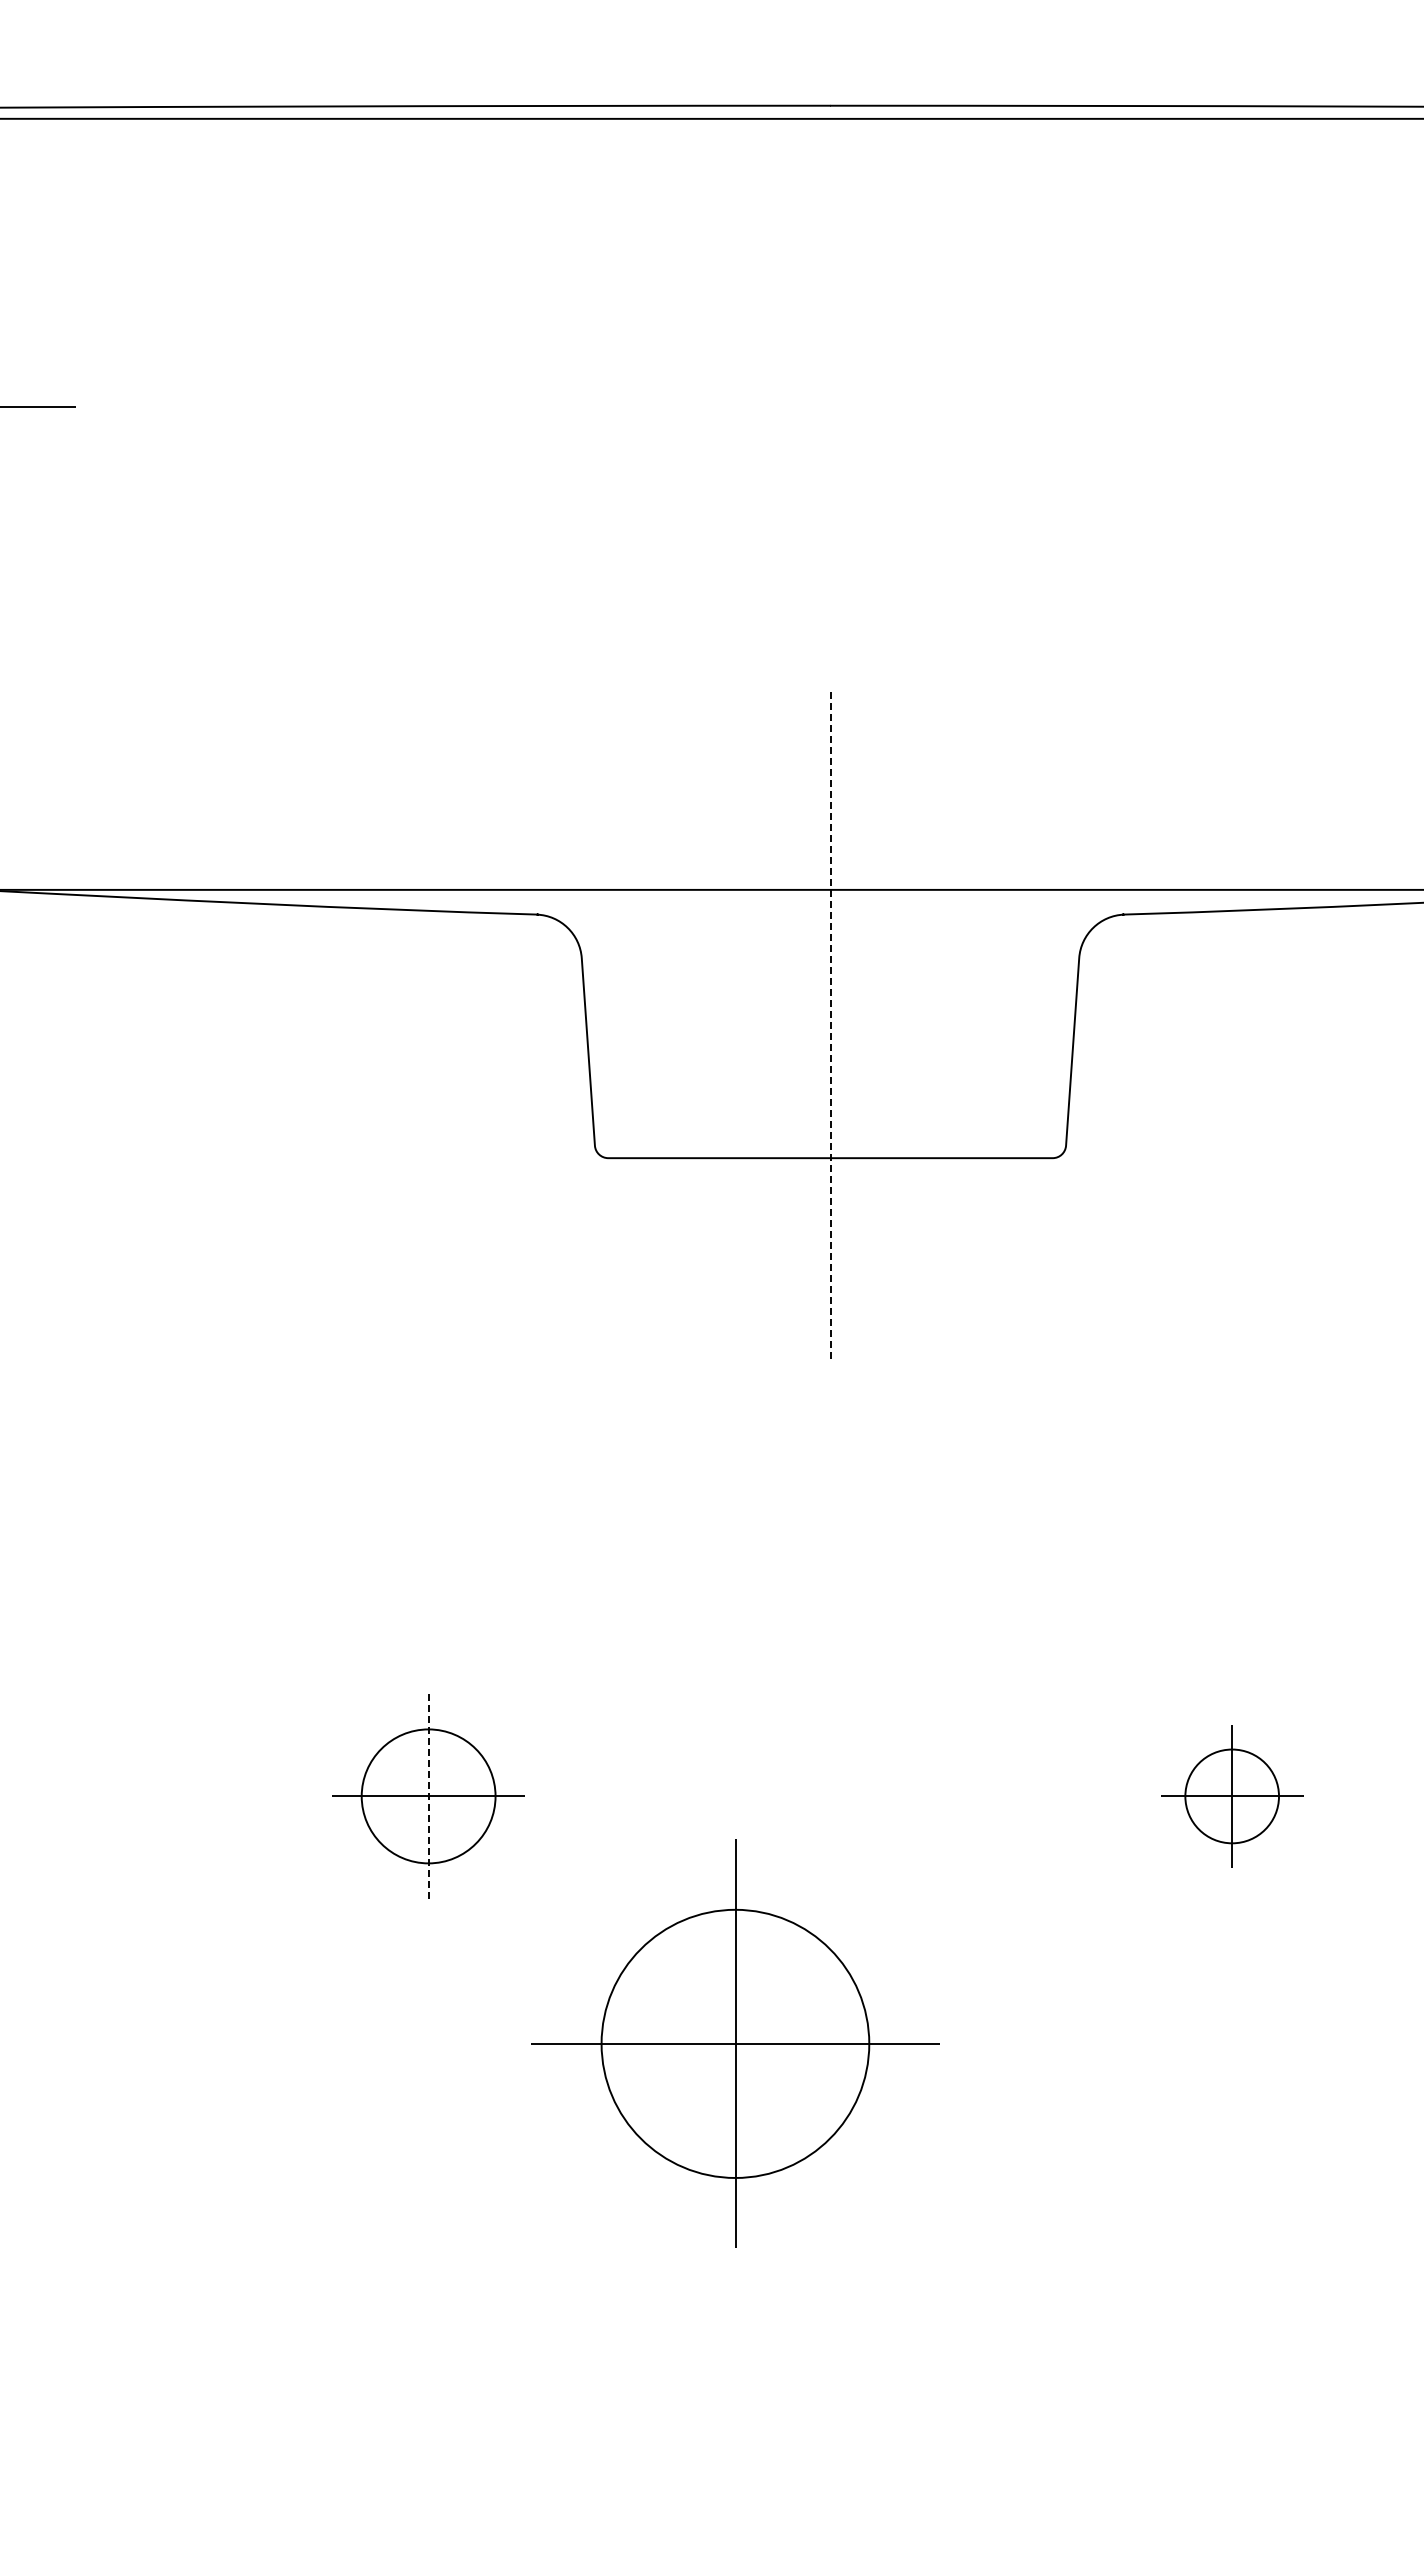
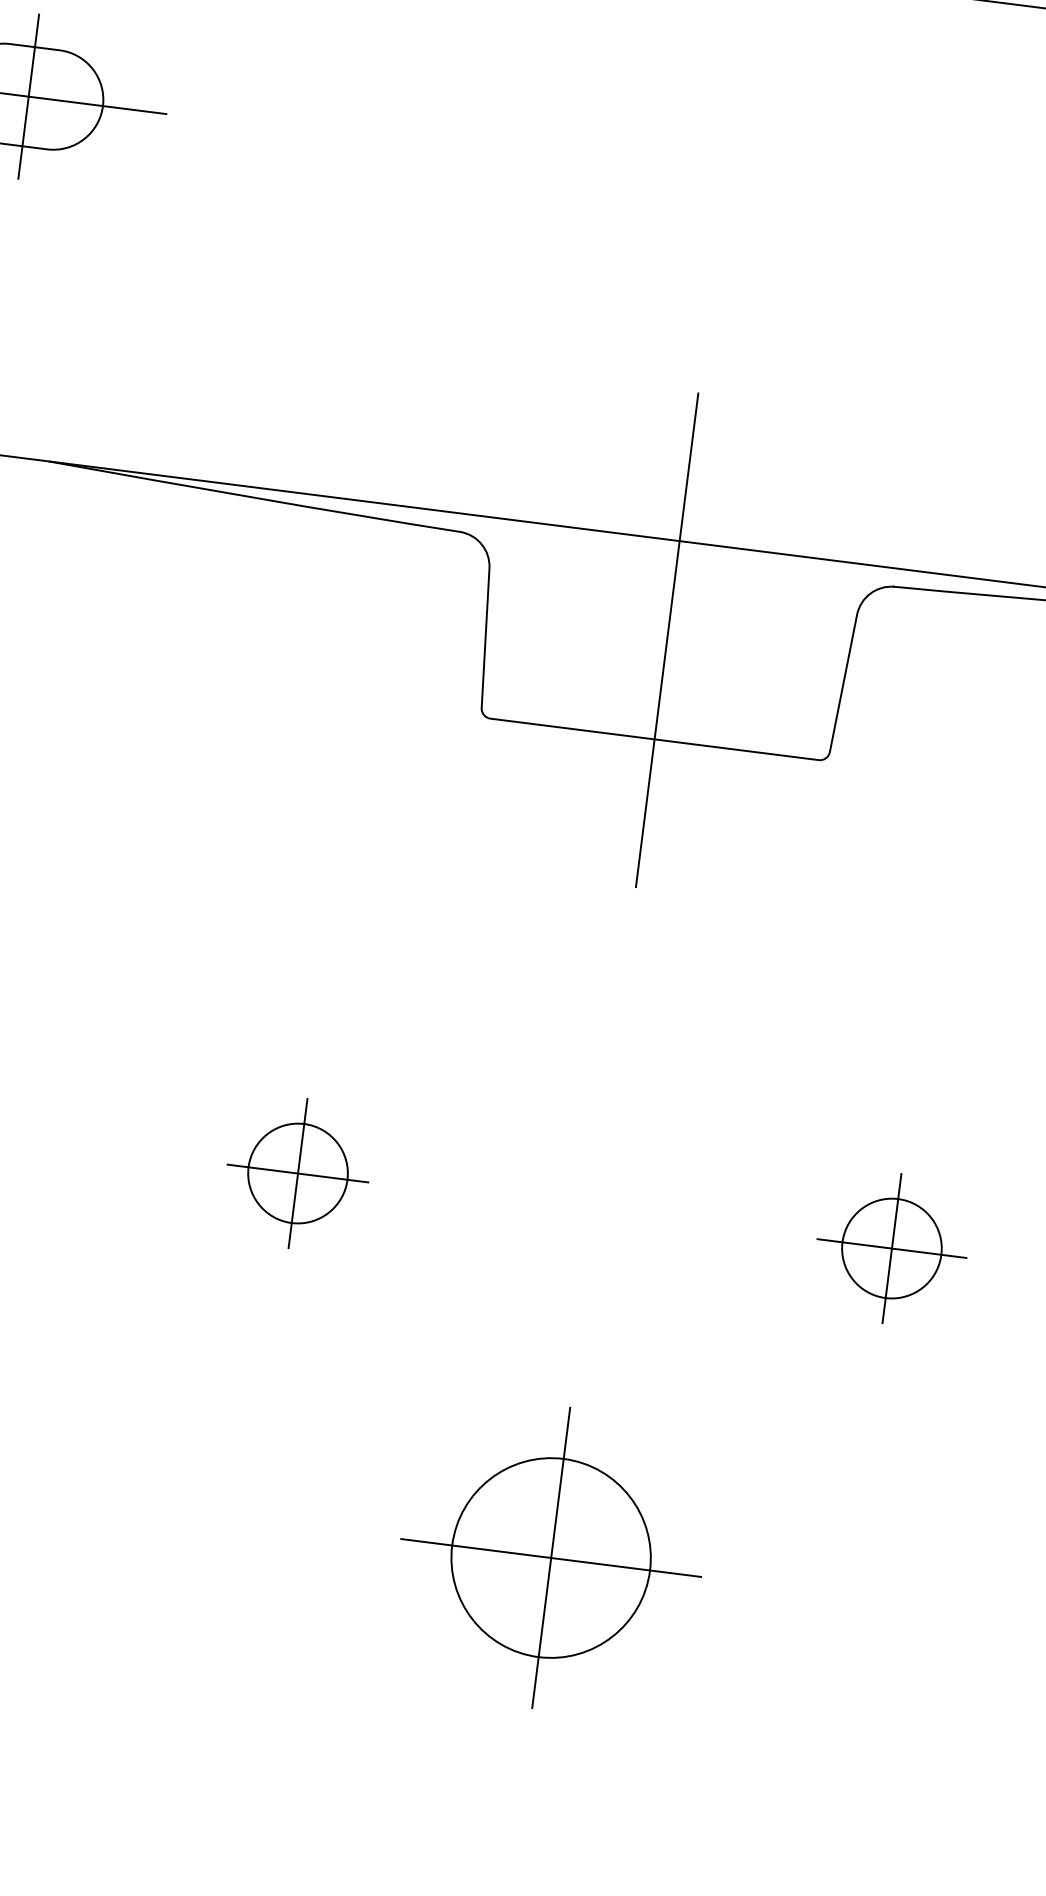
line: (830, 1025) -> (666, 641), dashed -> solid
line: (428, 1796) -> (297, 1173), dashed -> solid
part: (1231, 1796) -> (891, 1248), size x1.43
part: (735, 2043) -> (551, 1557), moved

